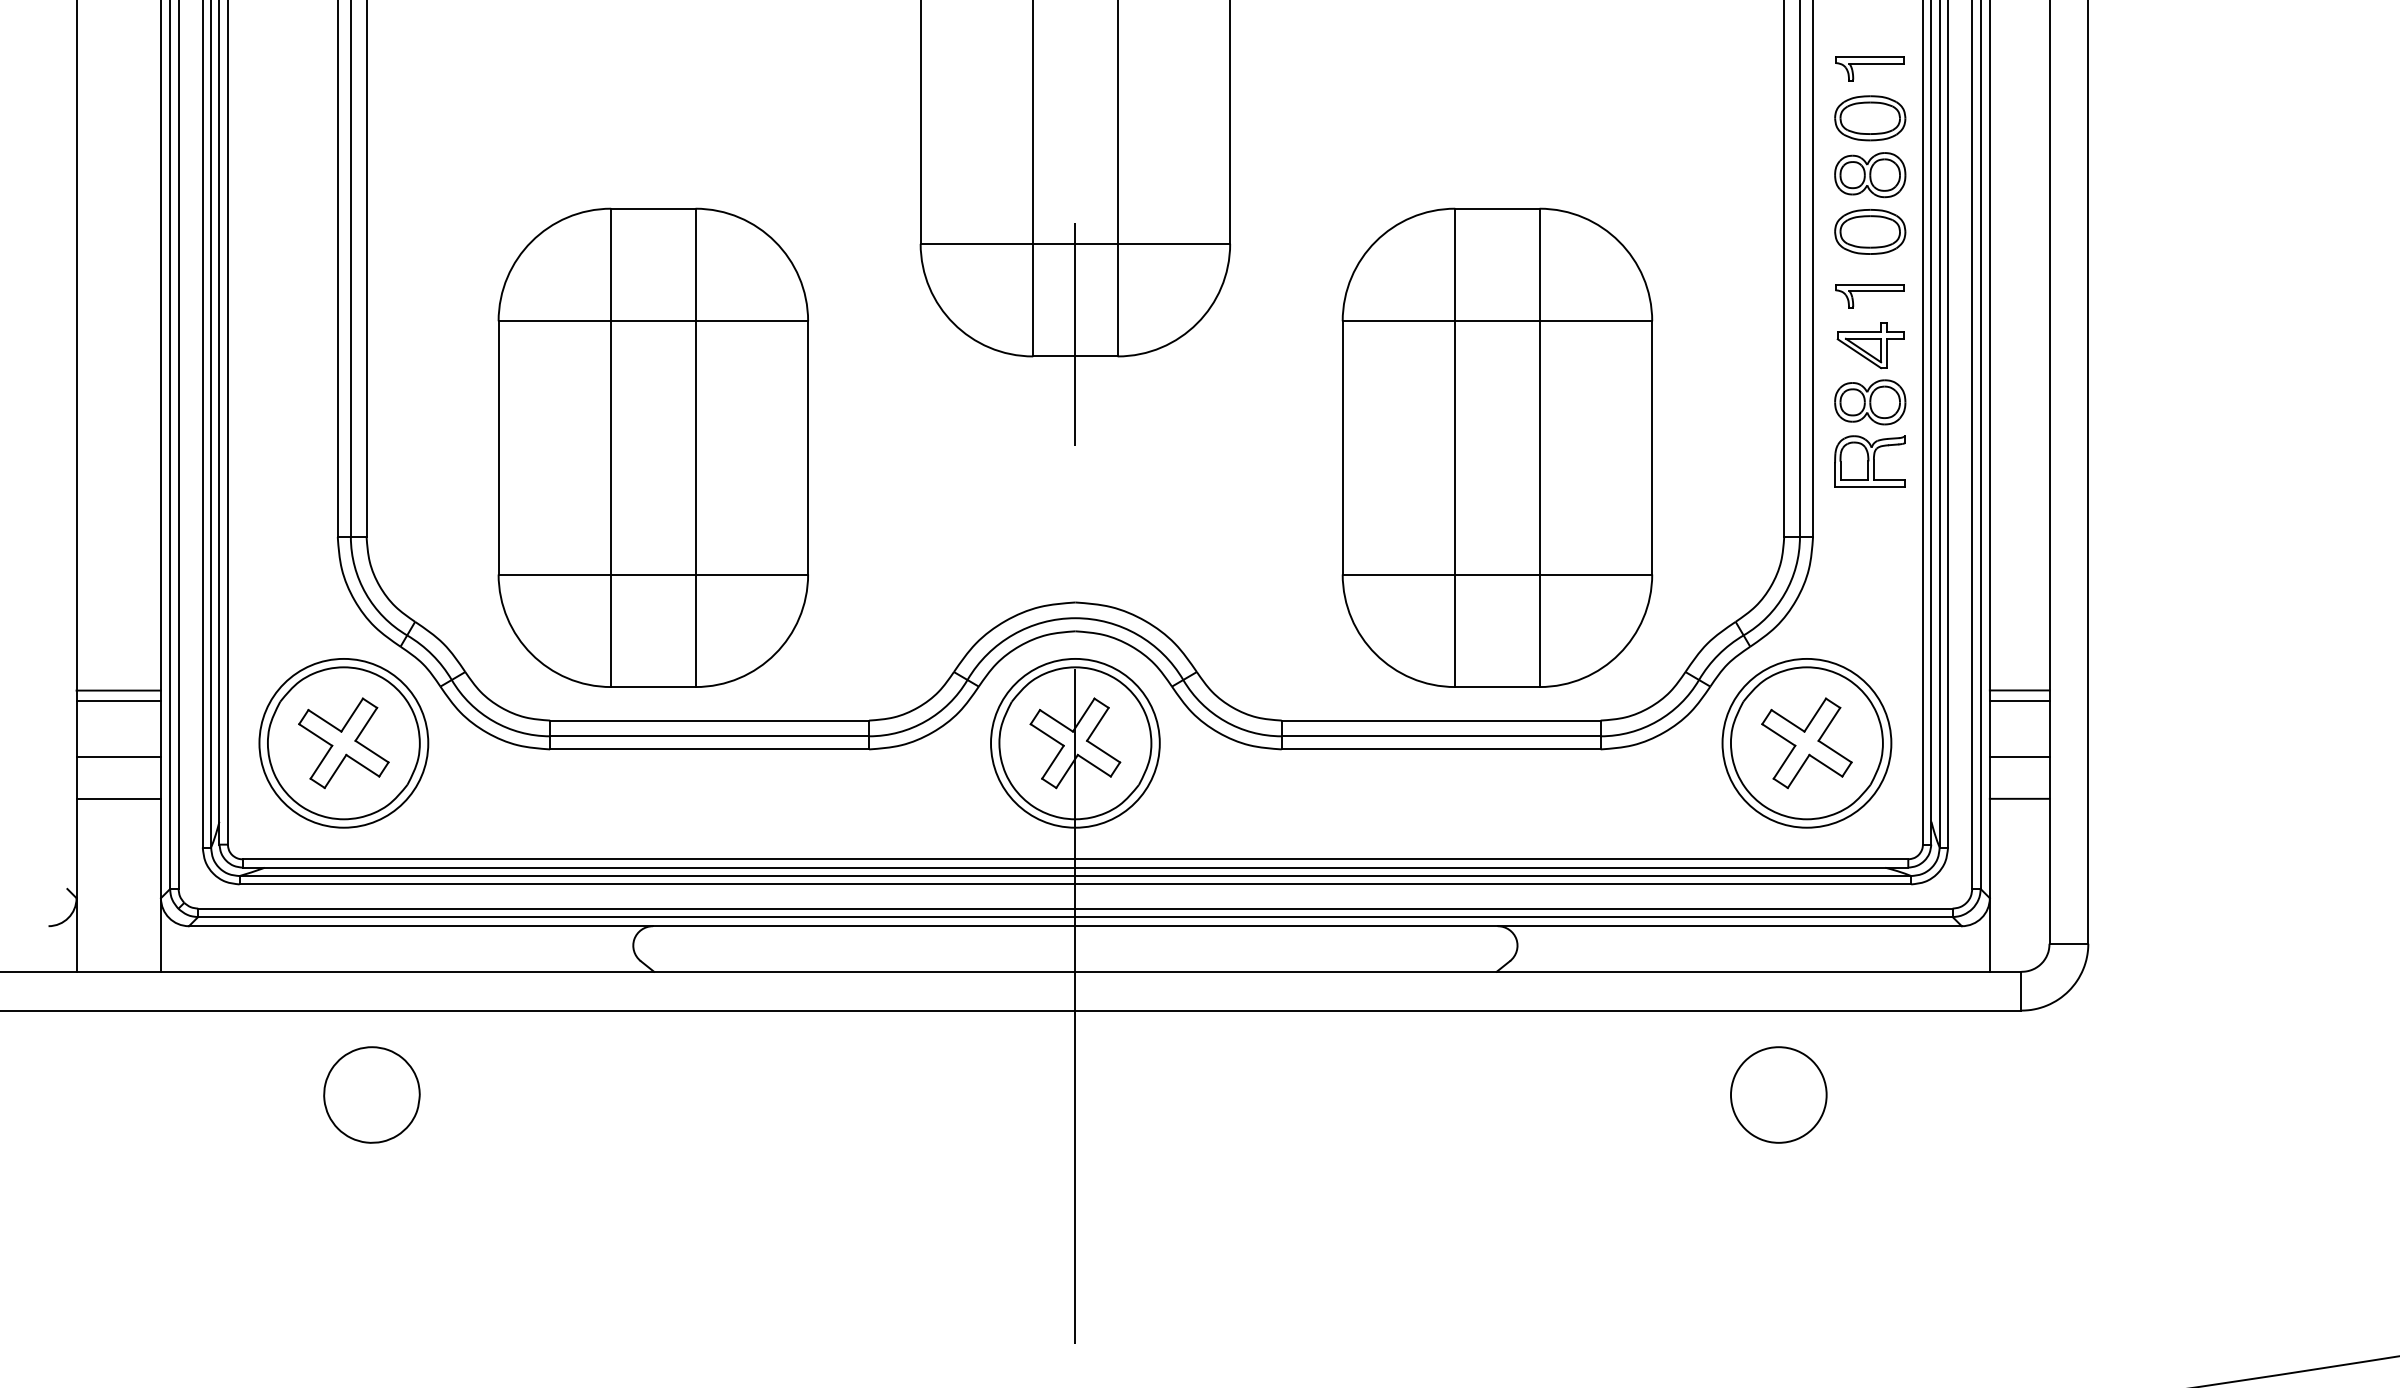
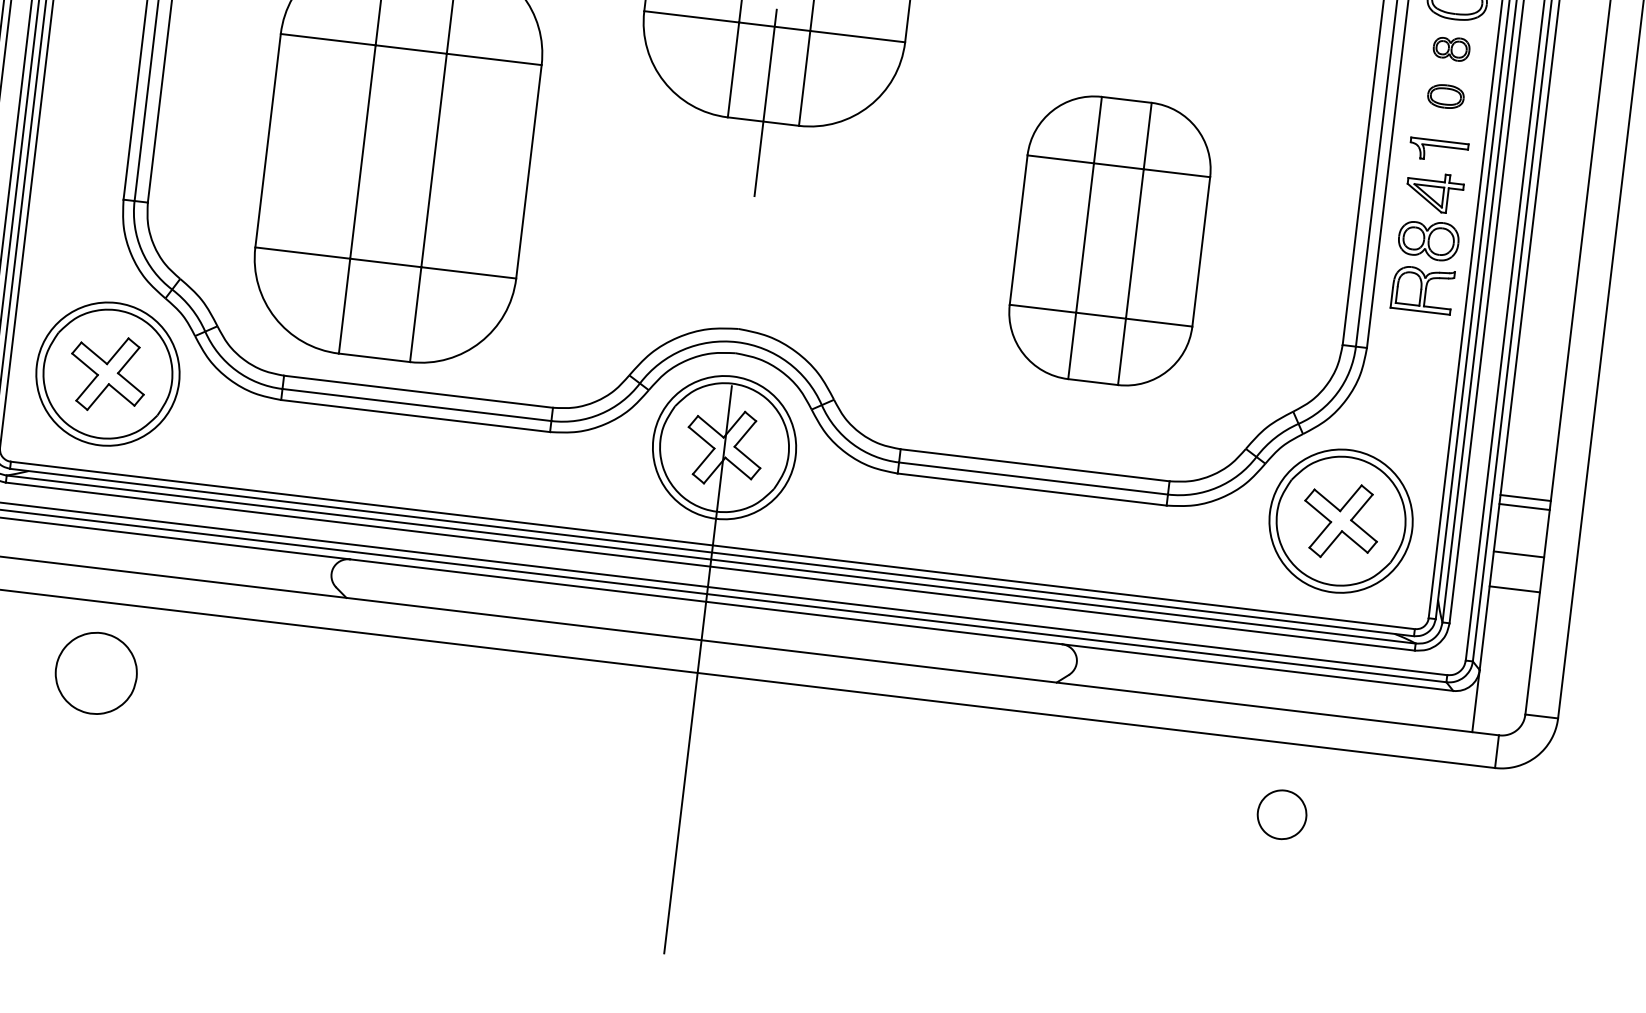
part: (1870, 175) -> (1451, 49), size x0.6
part: (1870, 231) -> (1446, 96), size x0.6
part: (1497, 447) -> (1110, 240), size x0.7
part: (1778, 1094) -> (1281, 814), size x0.6

